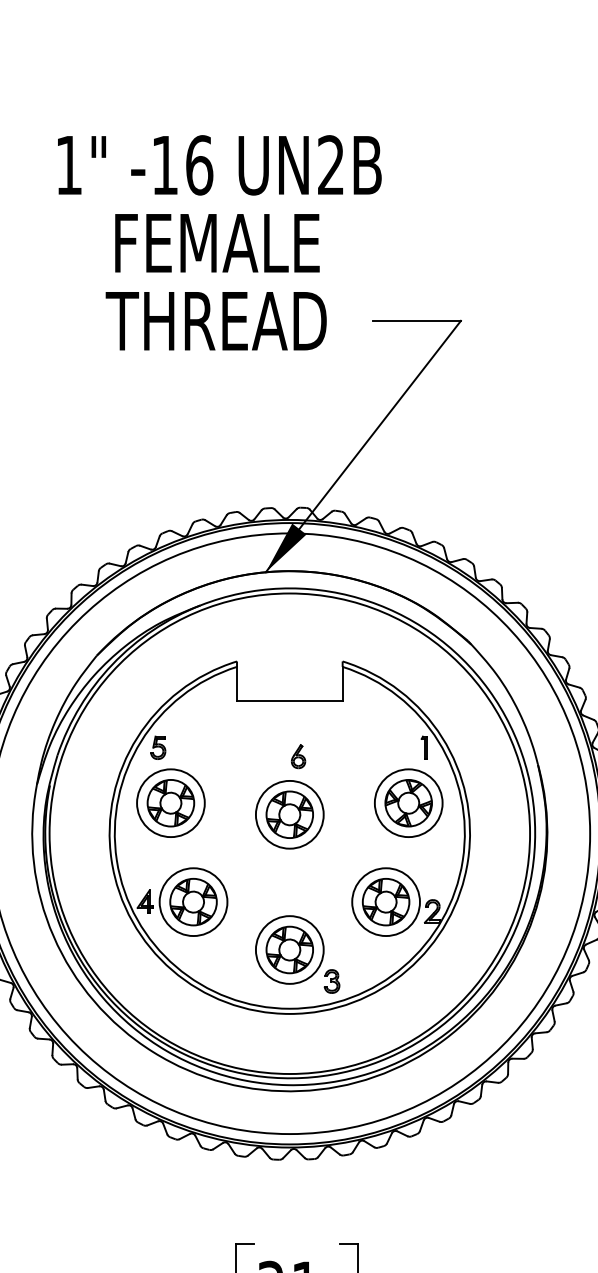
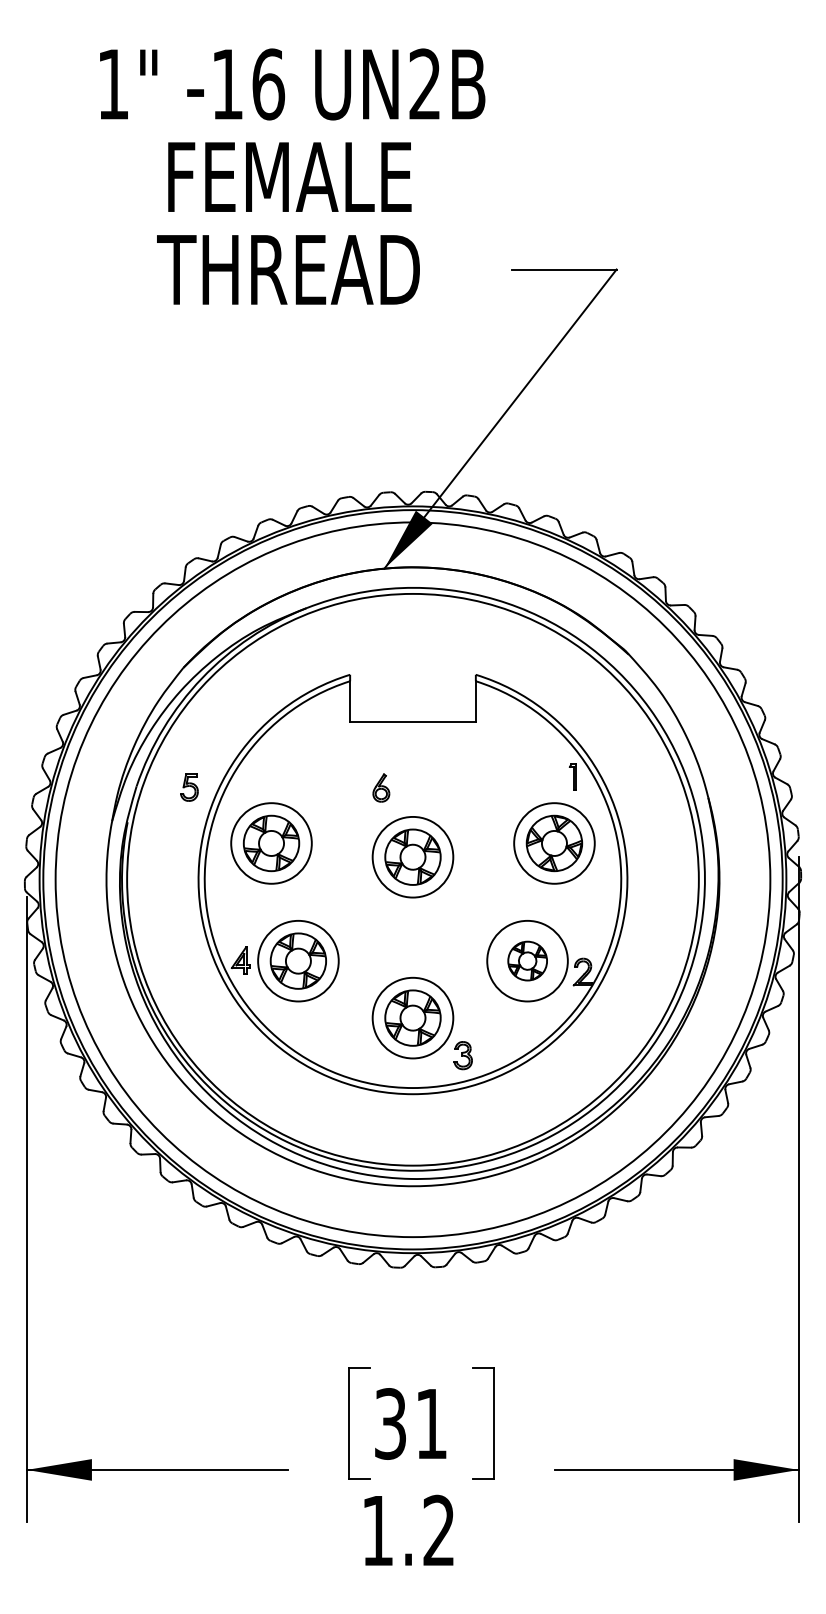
text: (219, 242) -> (292, 176), moved
part: (158, 747) -> (189, 787), moved
part: (298, 756) -> (381, 787), moved
part: (386, 901) -> (527, 960), size x0.7

